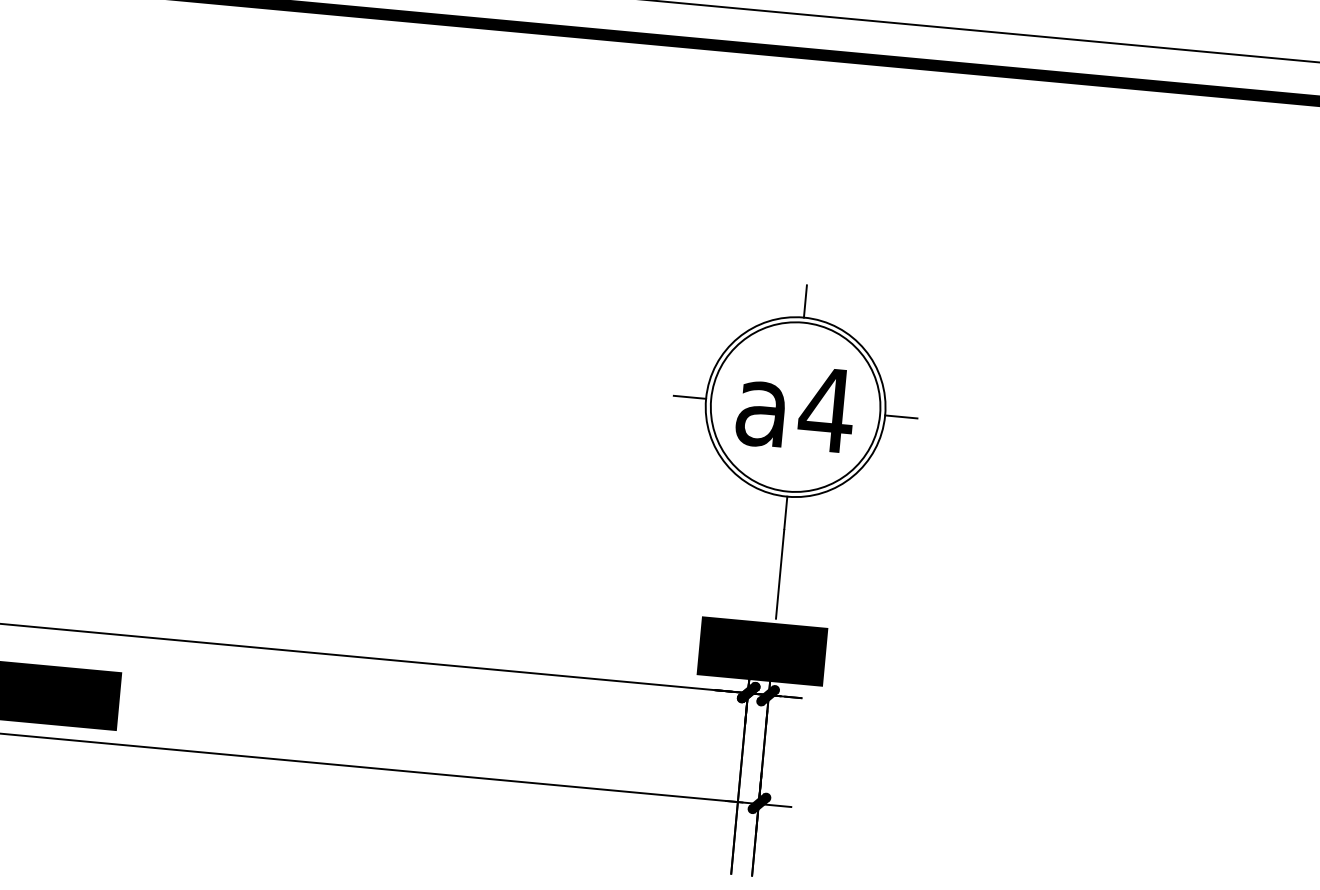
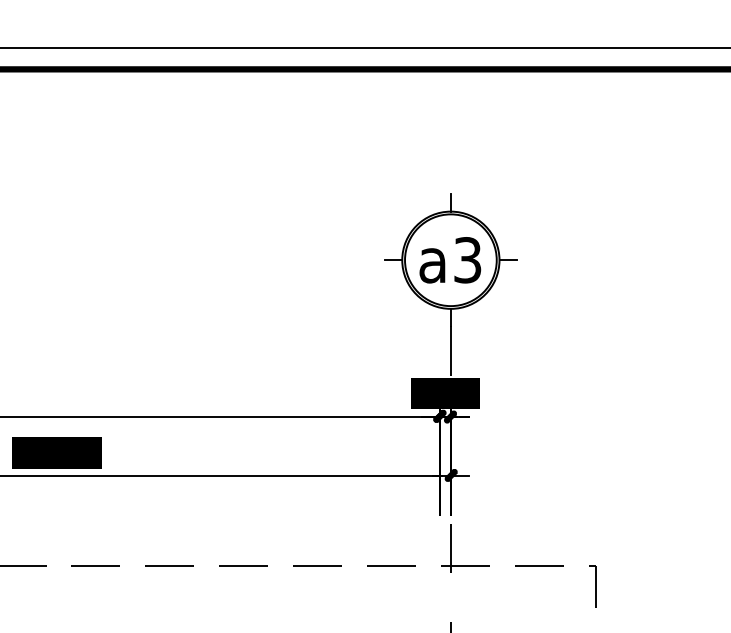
text: (826, 410) -> (467, 260), a4 -> a3

